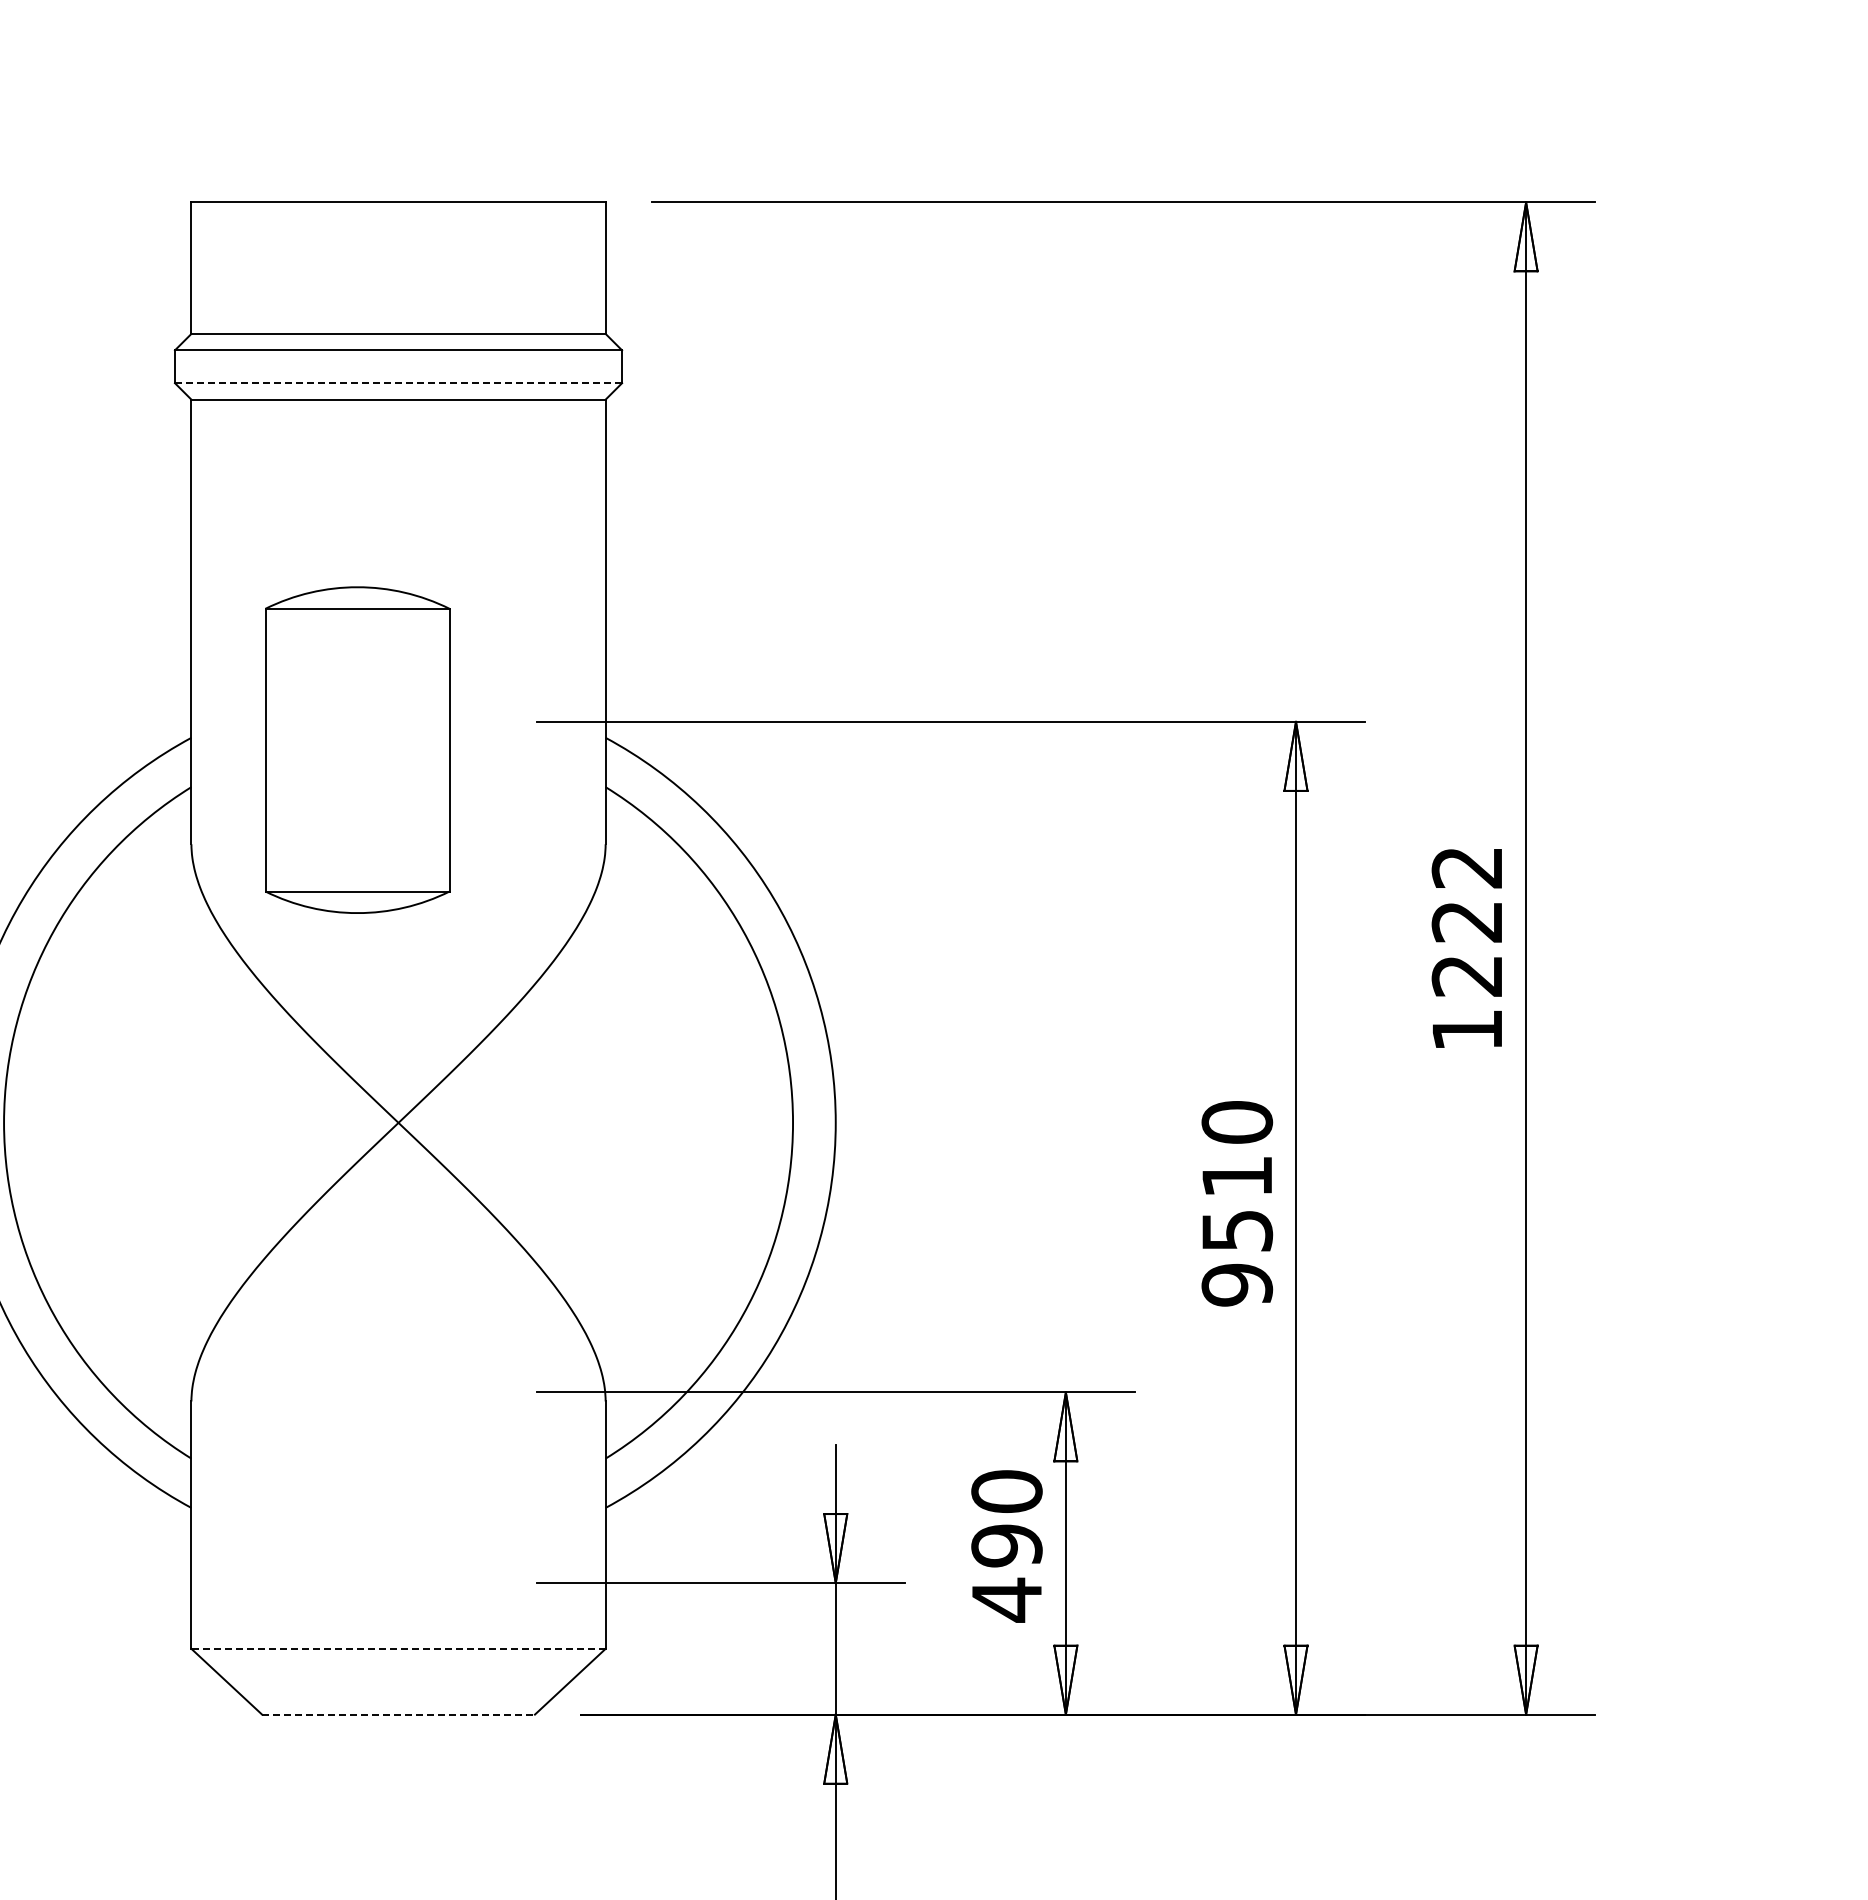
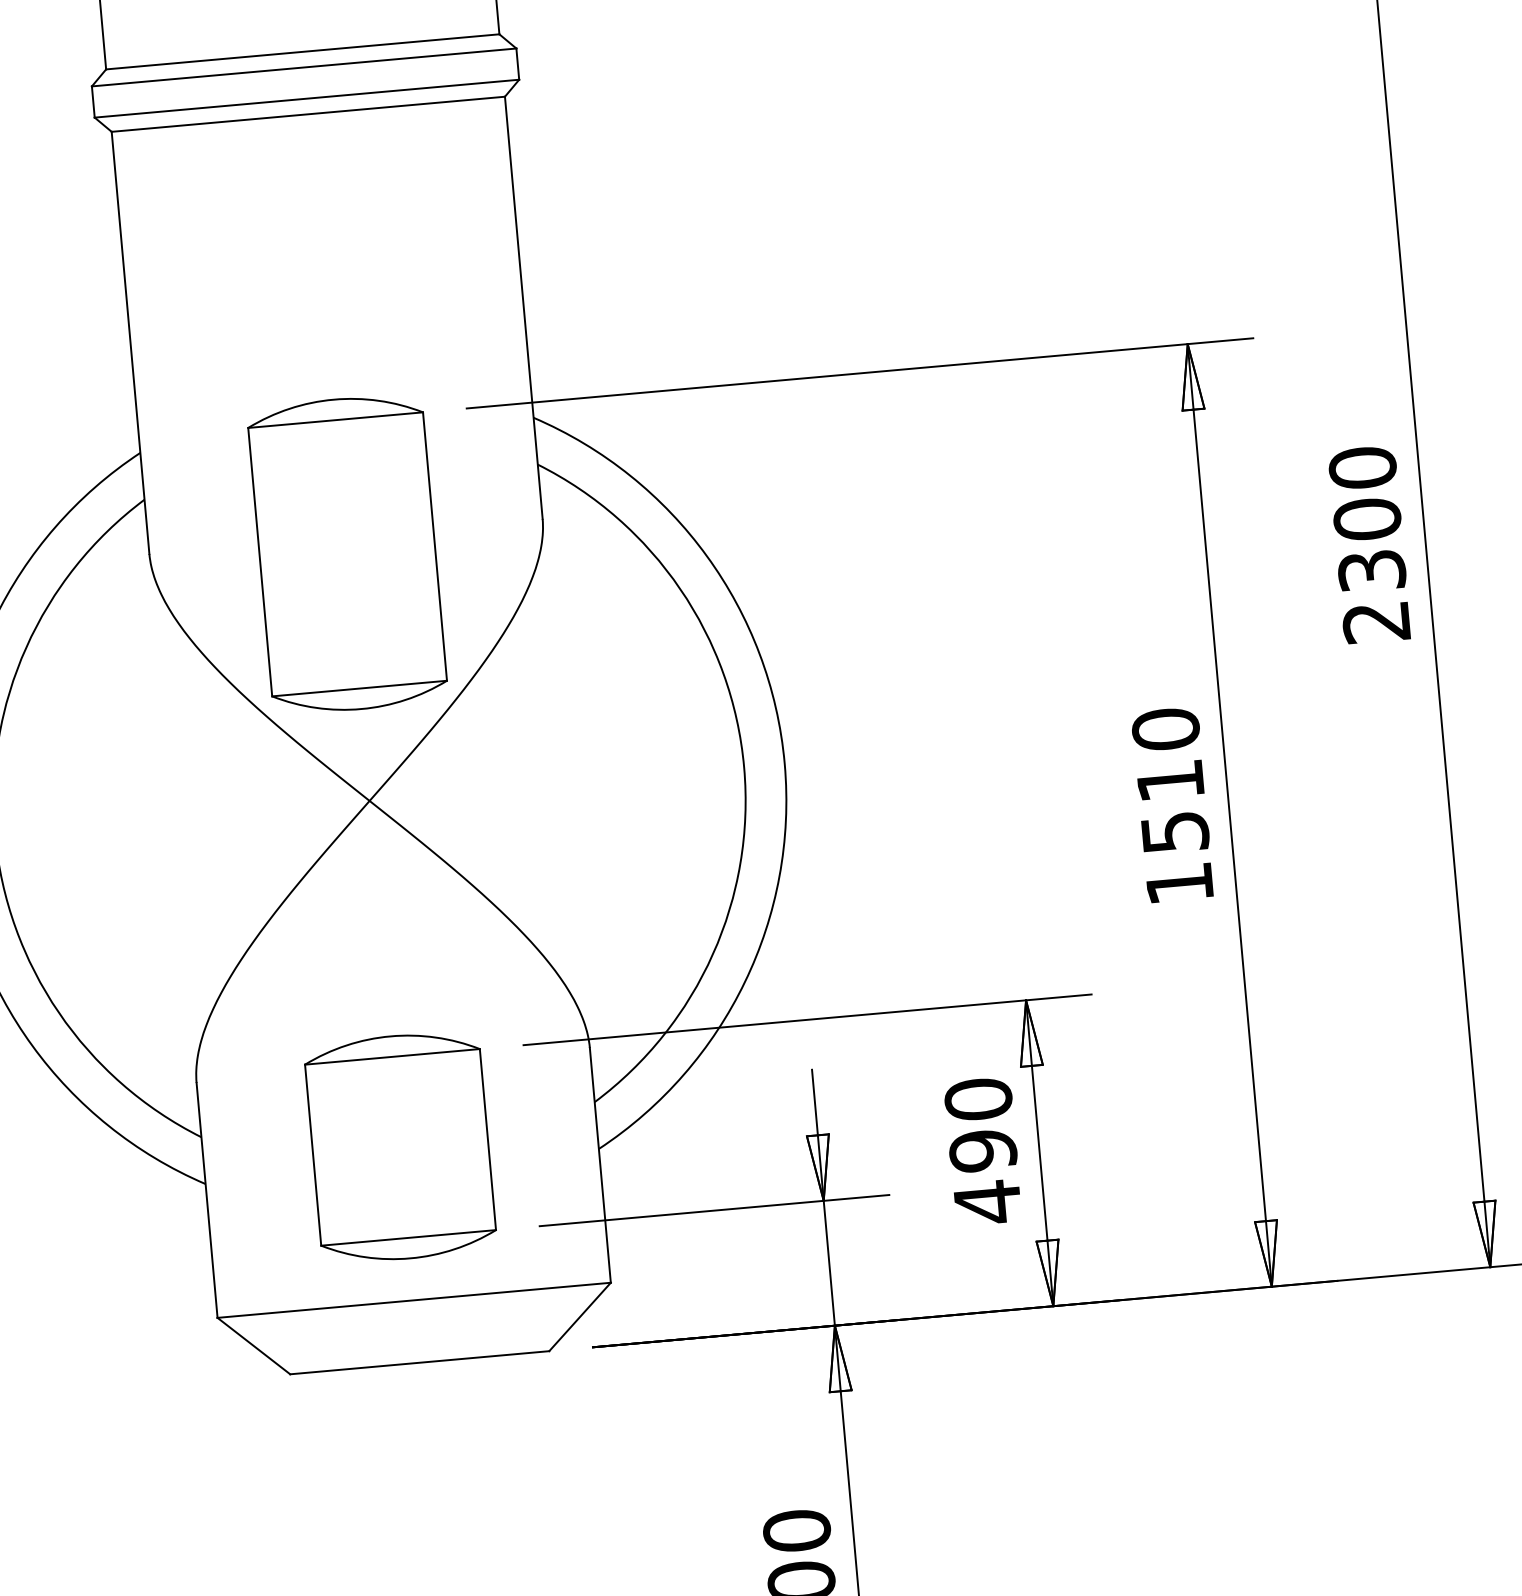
line: (398, 383) -> (306, 98), dashed -> solid
part: (357, 749) -> (347, 553), moved
text: (1467, 948) -> (1369, 544), 1222 -> 2300
text: (1237, 1284) -> (1179, 883), 9510 -> 1510
part: (398, 1487) -> (400, 1147), added
line: (398, 1648) -> (414, 1299), dashed -> solid
line: (399, 1714) -> (420, 1362), dashed -> solid

